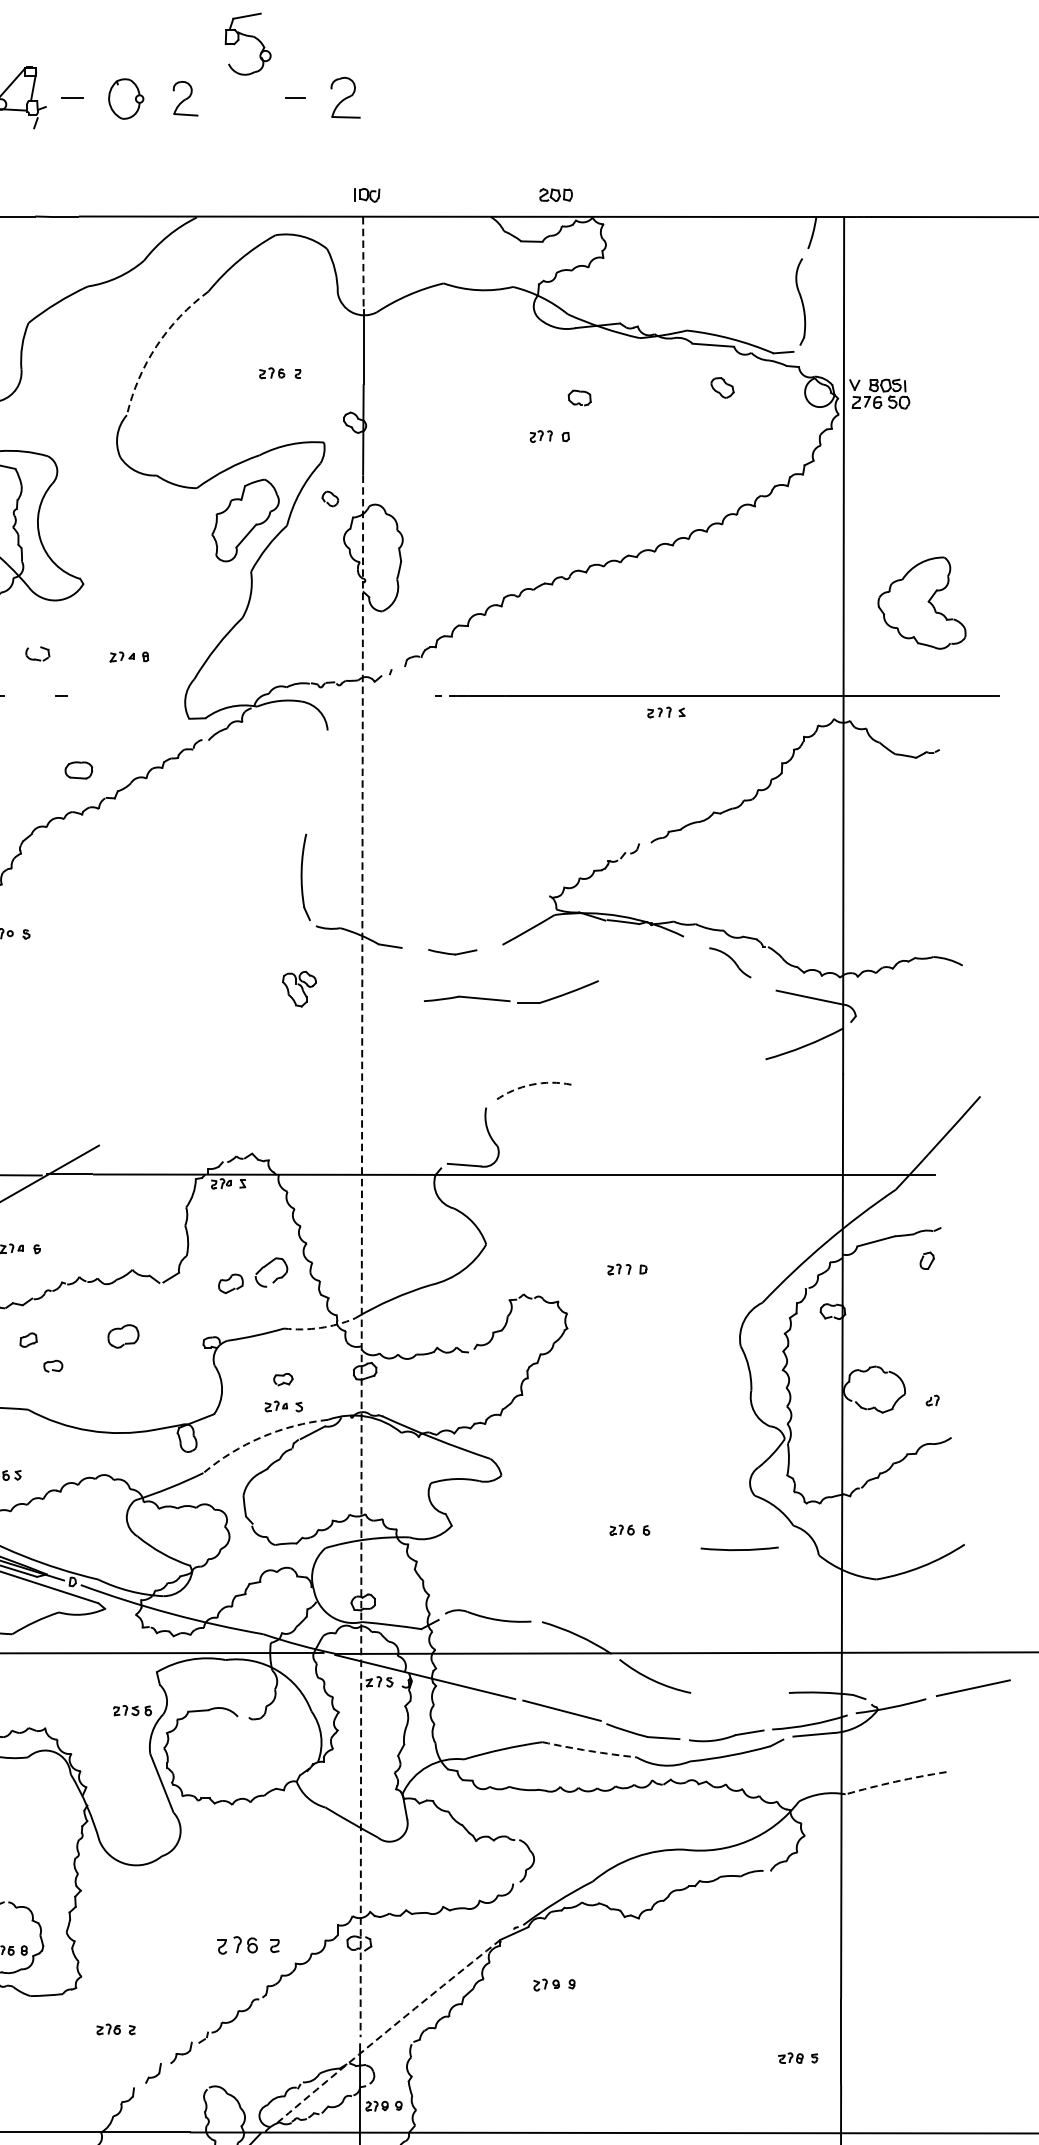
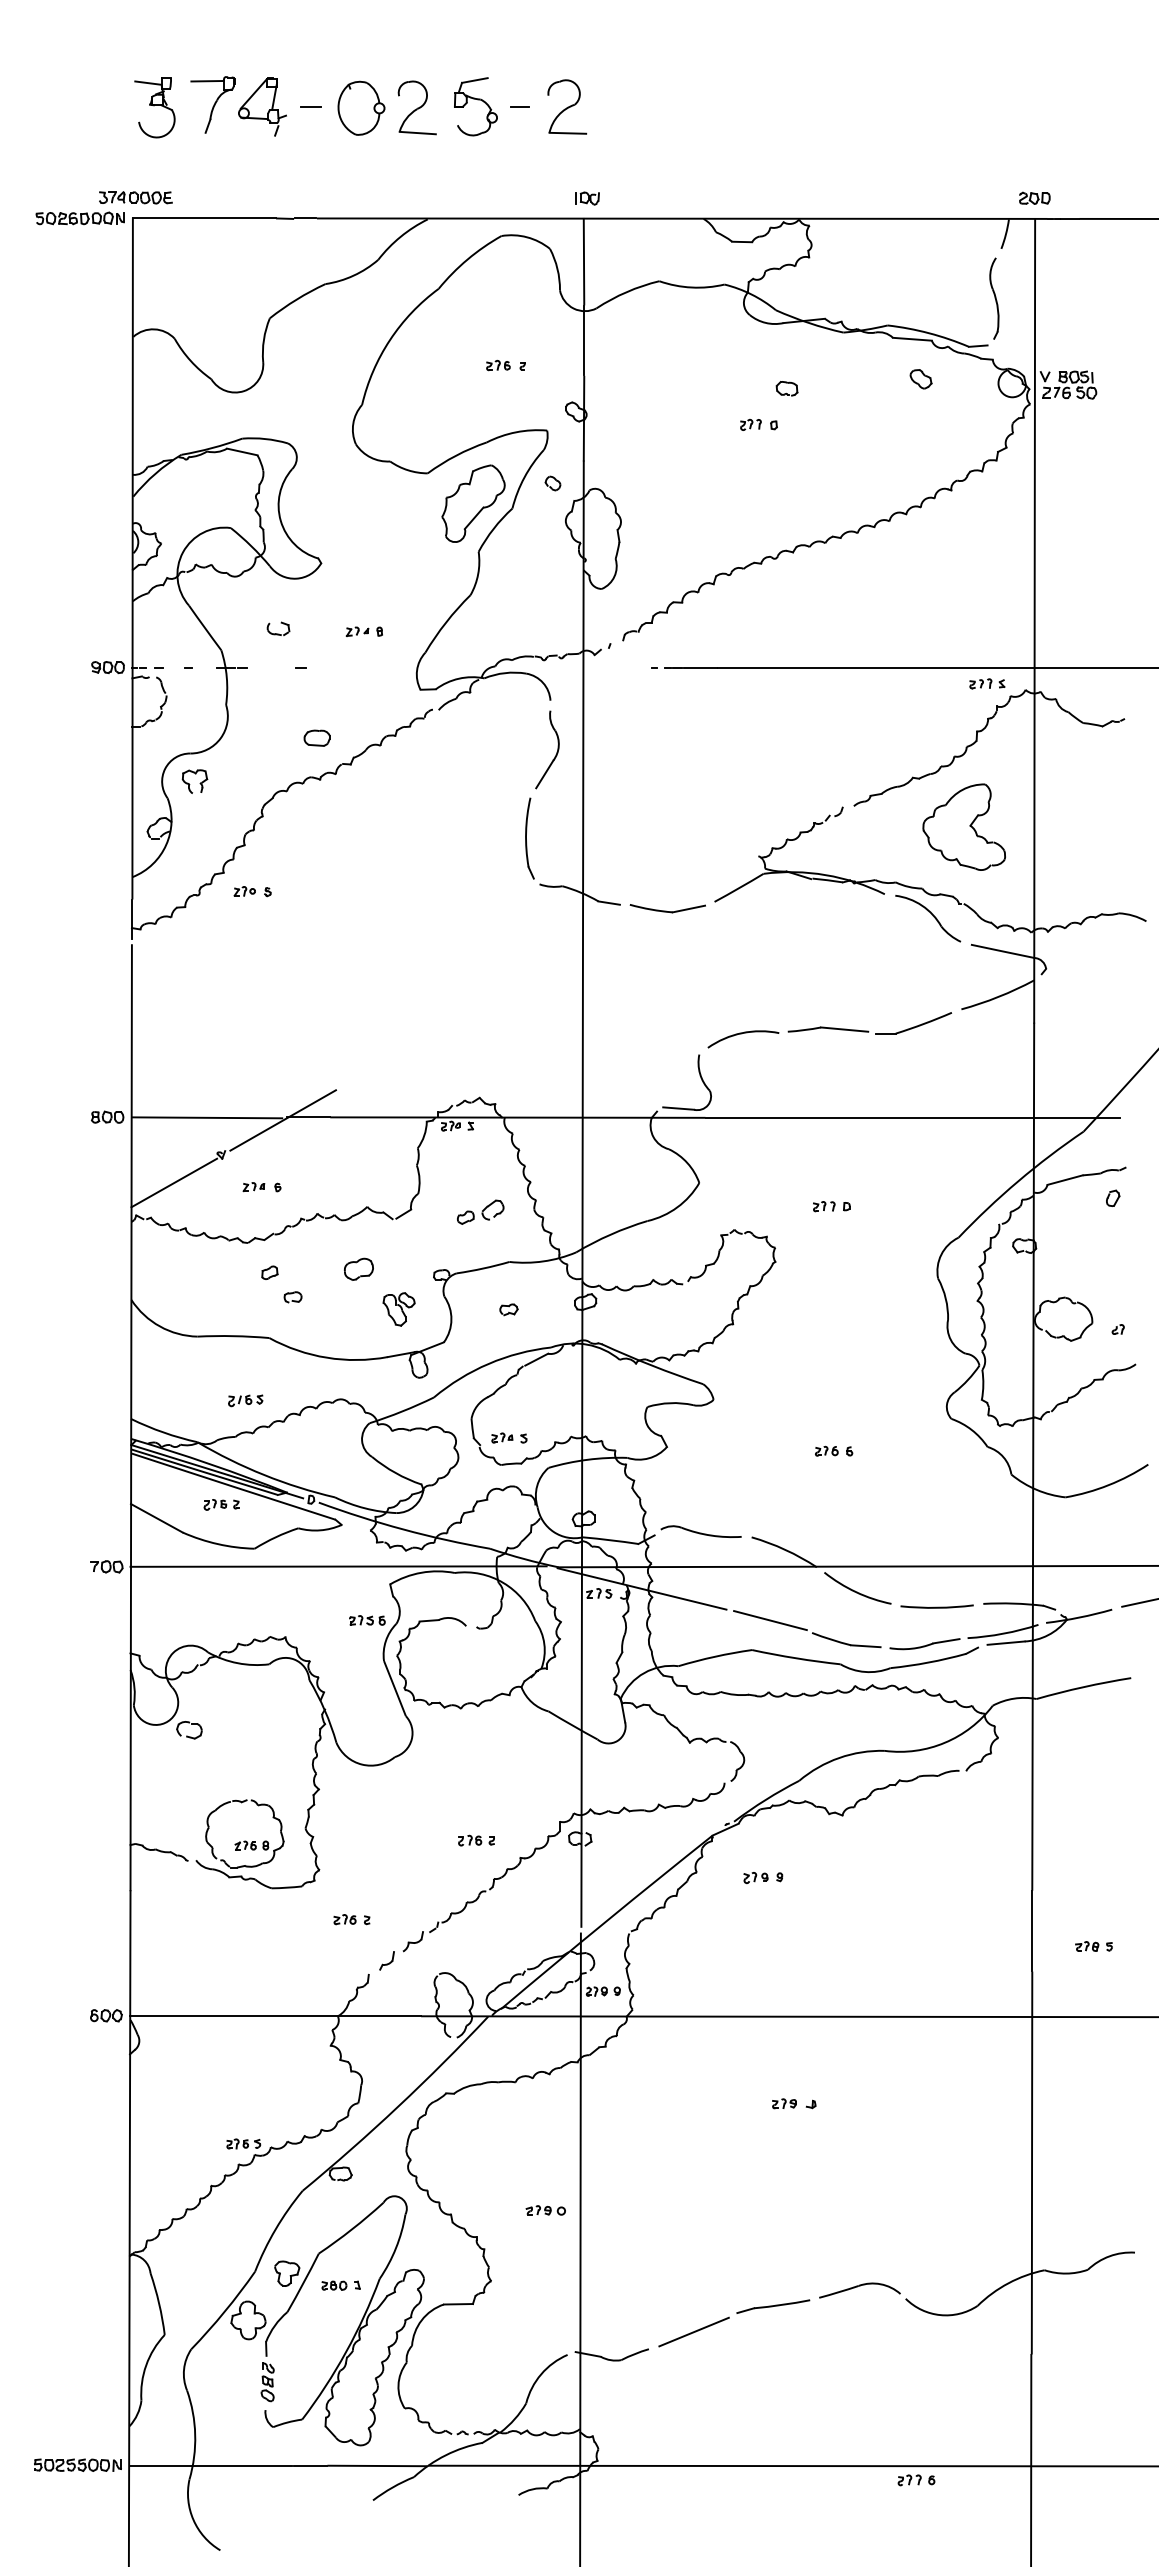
part: (249, 37) -> (477, 100), moved
part: (345, 97) -> (567, 106), size x1.43
part: (126, 98) -> (361, 107), size x1.43
part: (184, 98) -> (416, 107), size x1.67
part: (555, 194) -> (1034, 197), moved
line: (363, 262) -> (584, 261), dashed -> solid
arc: (157, 346) -> (390, 340), dashed -> solid
part: (921, 602) -> (963, 826), moved
part: (666, 712) -> (987, 683), moved
part: (332, 787) -> (555, 754), added
part: (452, 951) -> (667, 908), size x1.67
part: (730, 962) -> (928, 918), size x1.67
part: (298, 989) -> (398, 1309), moved
part: (509, 999) -> (868, 1030), moved
arc: (532, 1085) -> (742, 1033), dashed -> solid
line: (361, 1256) -> (582, 1194), dashed -> solid
part: (253, 1274) -> (480, 1211), size x0.71
arc: (320, 1328) -> (543, 1261), dashed -> solid
part: (283, 1405) -> (509, 1437), moved
arc: (261, 1436) -> (488, 1363), dashed -> solid
arc: (739, 1548) -> (936, 1606), moved
arc: (589, 1751) -> (796, 1658), dashed -> solid
arc: (895, 1782) -> (1083, 1687), dashed -> solid
part: (248, 1945) -> (476, 1840), size x0.62
arc: (387, 2031) -> (606, 1921), dashed -> solid
part: (797, 2058) -> (1093, 1946), moved

